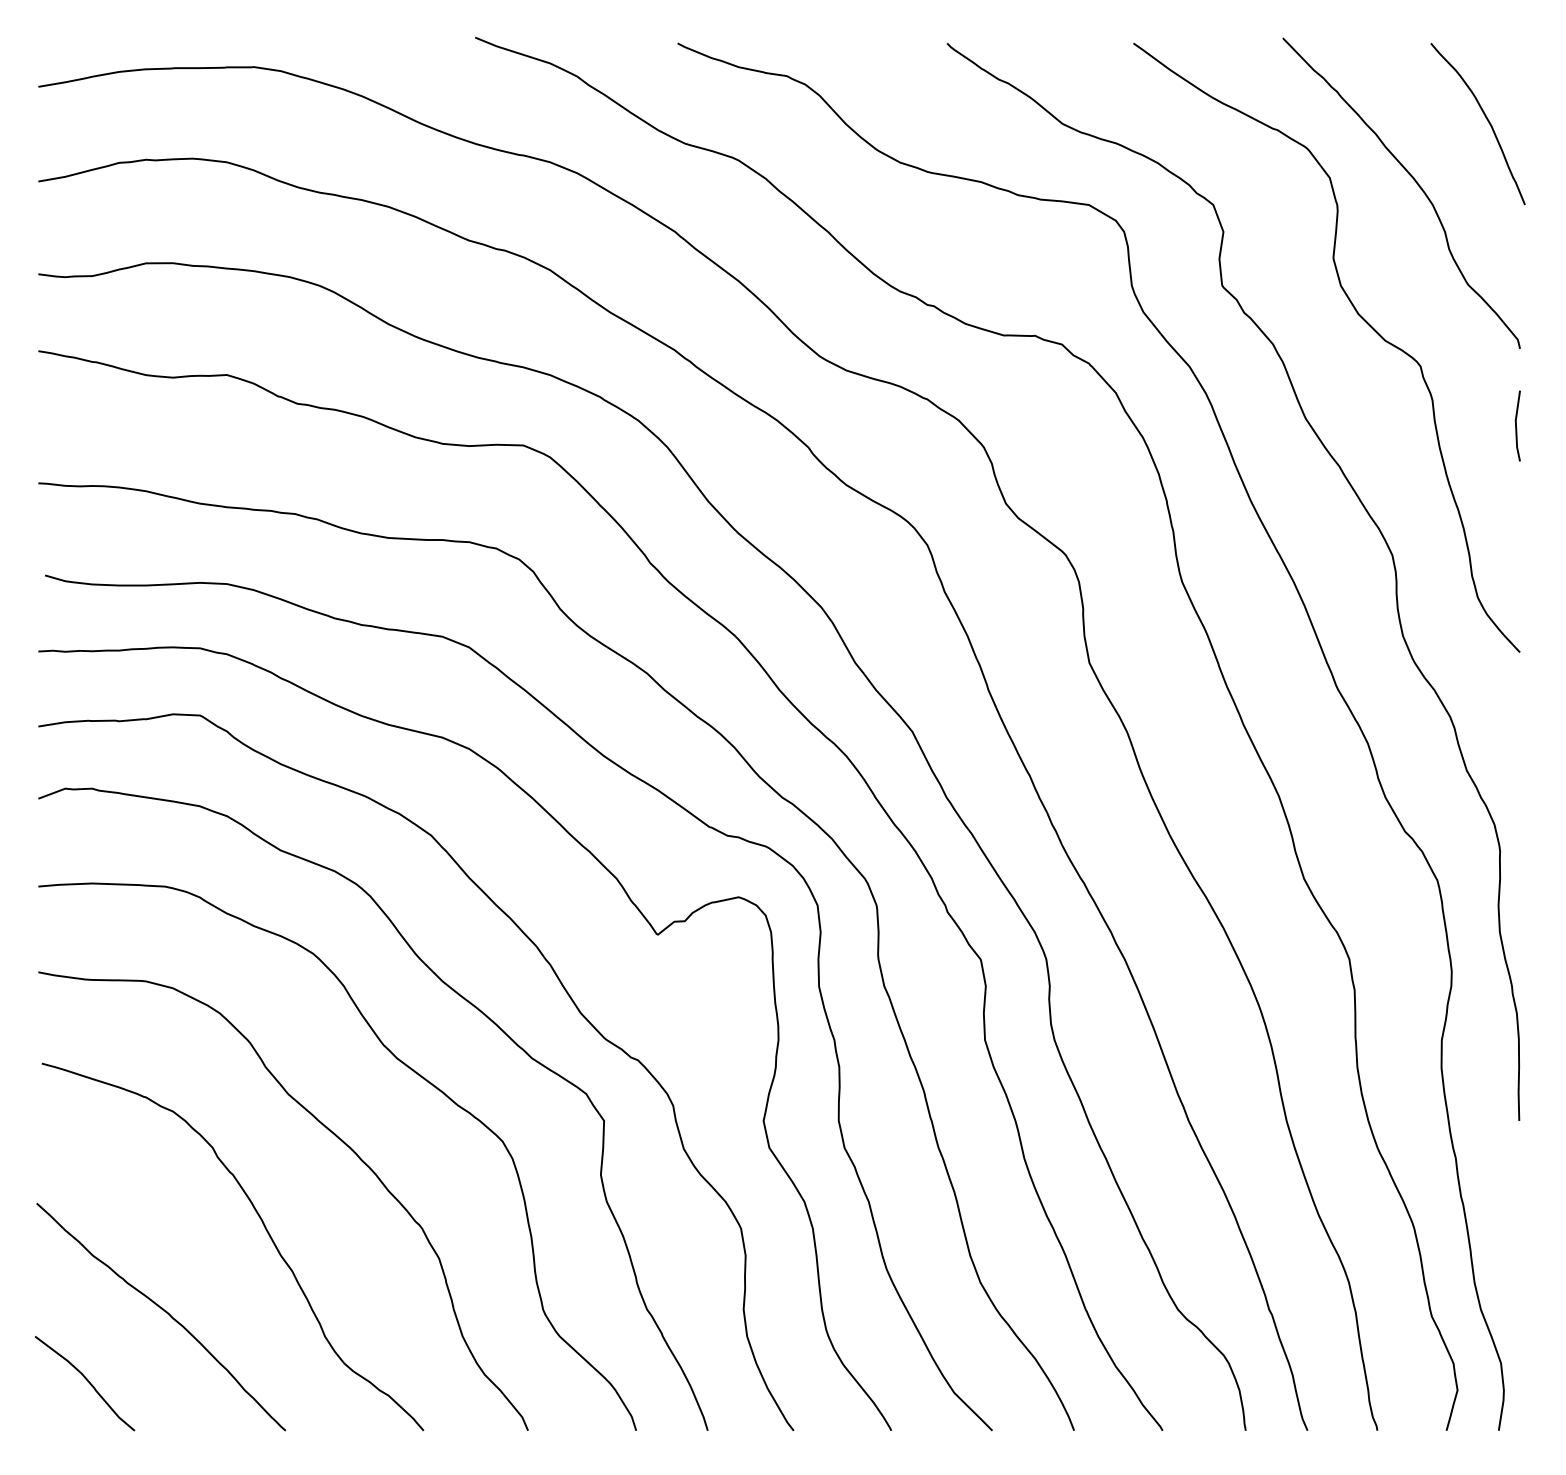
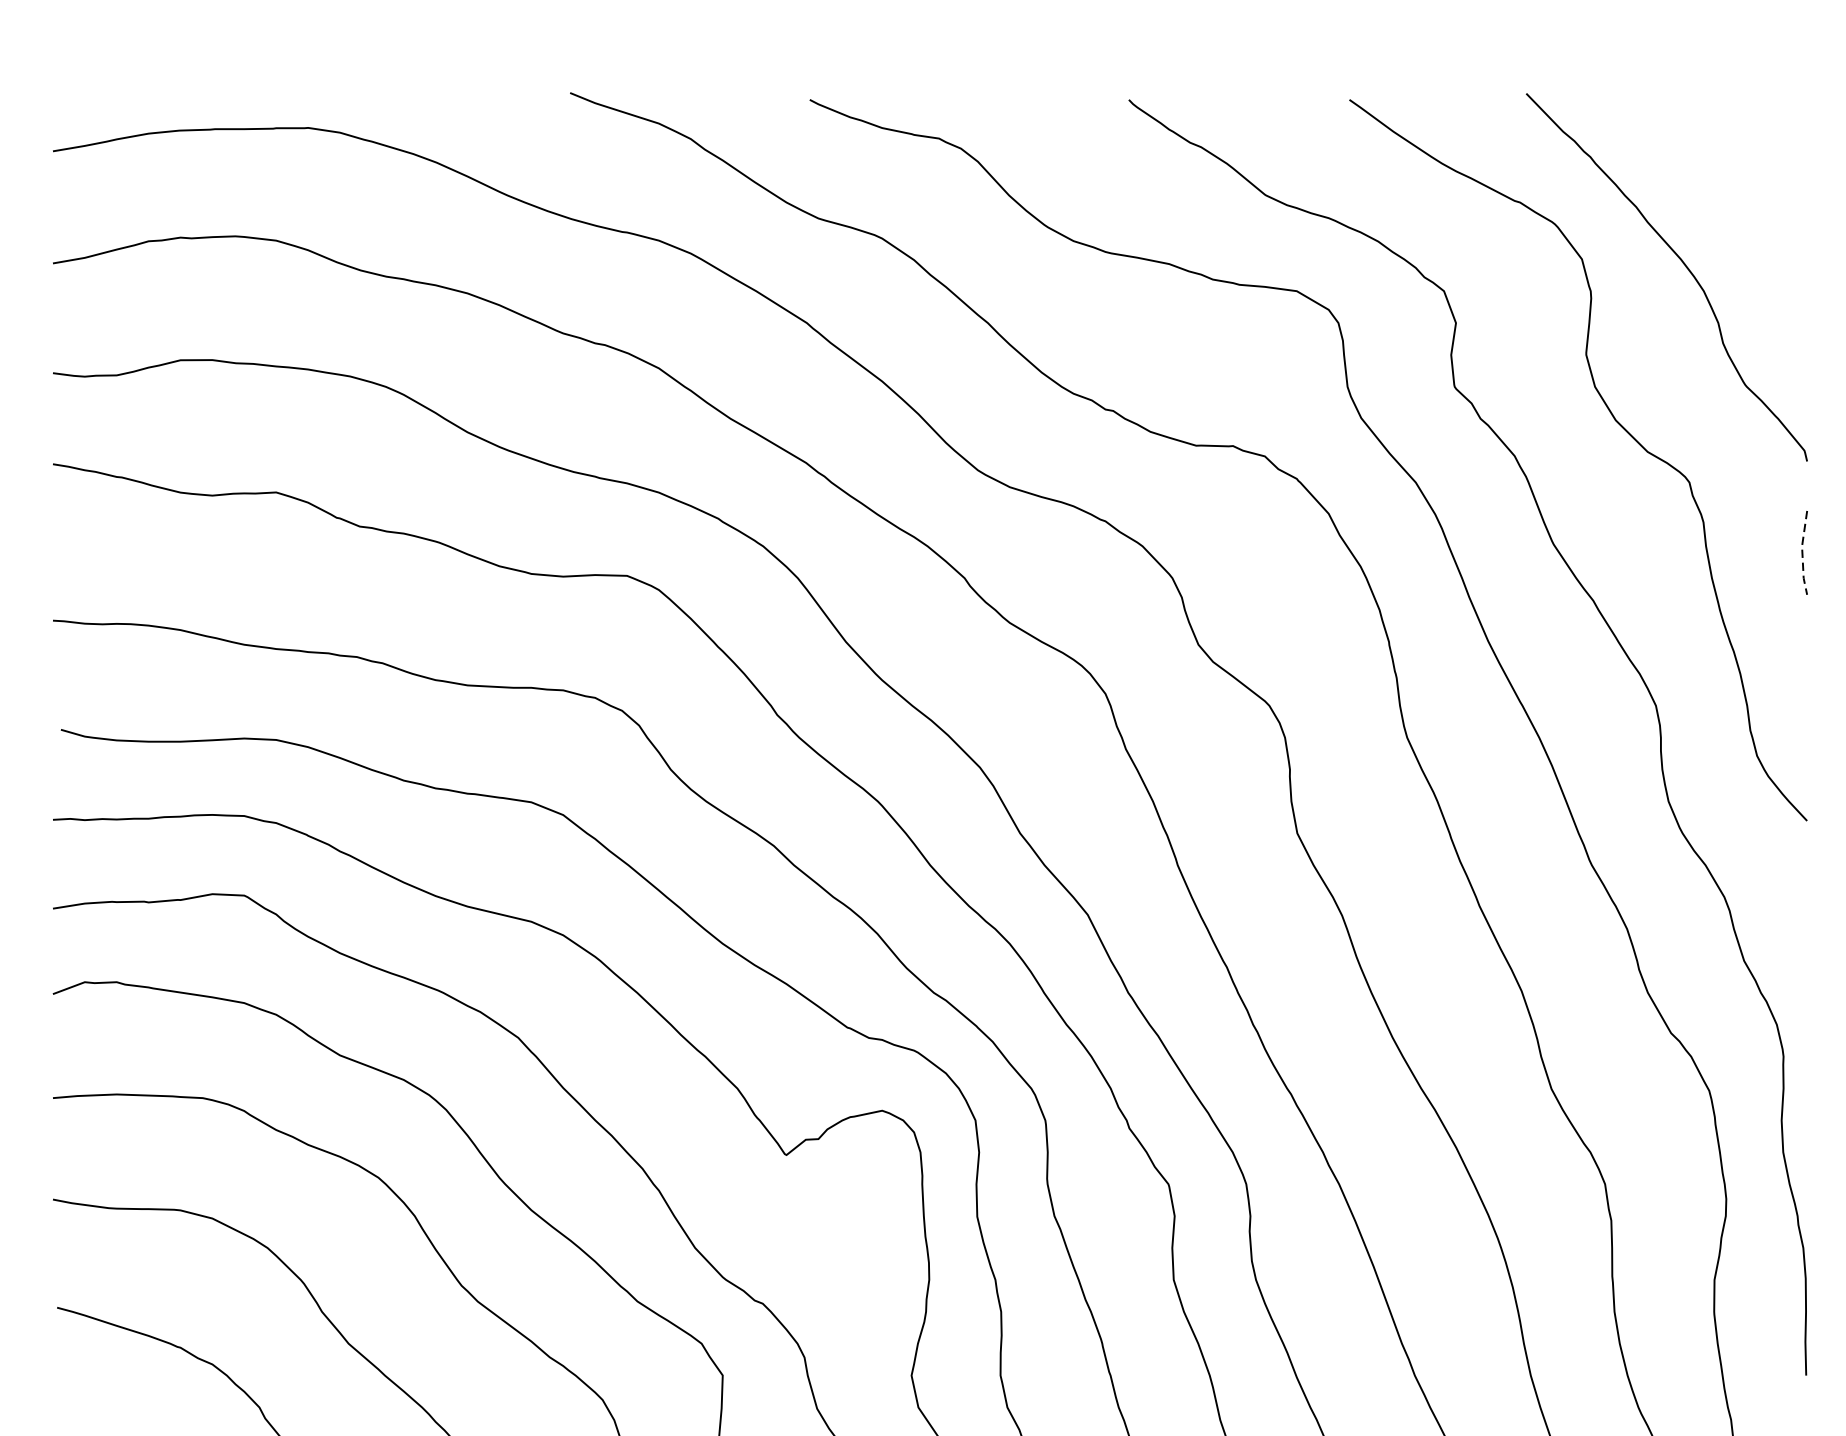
curve: (1486, 119) -> (1767, 189), removed
line: (1516, 426) -> (1802, 553), solid -> dashed

